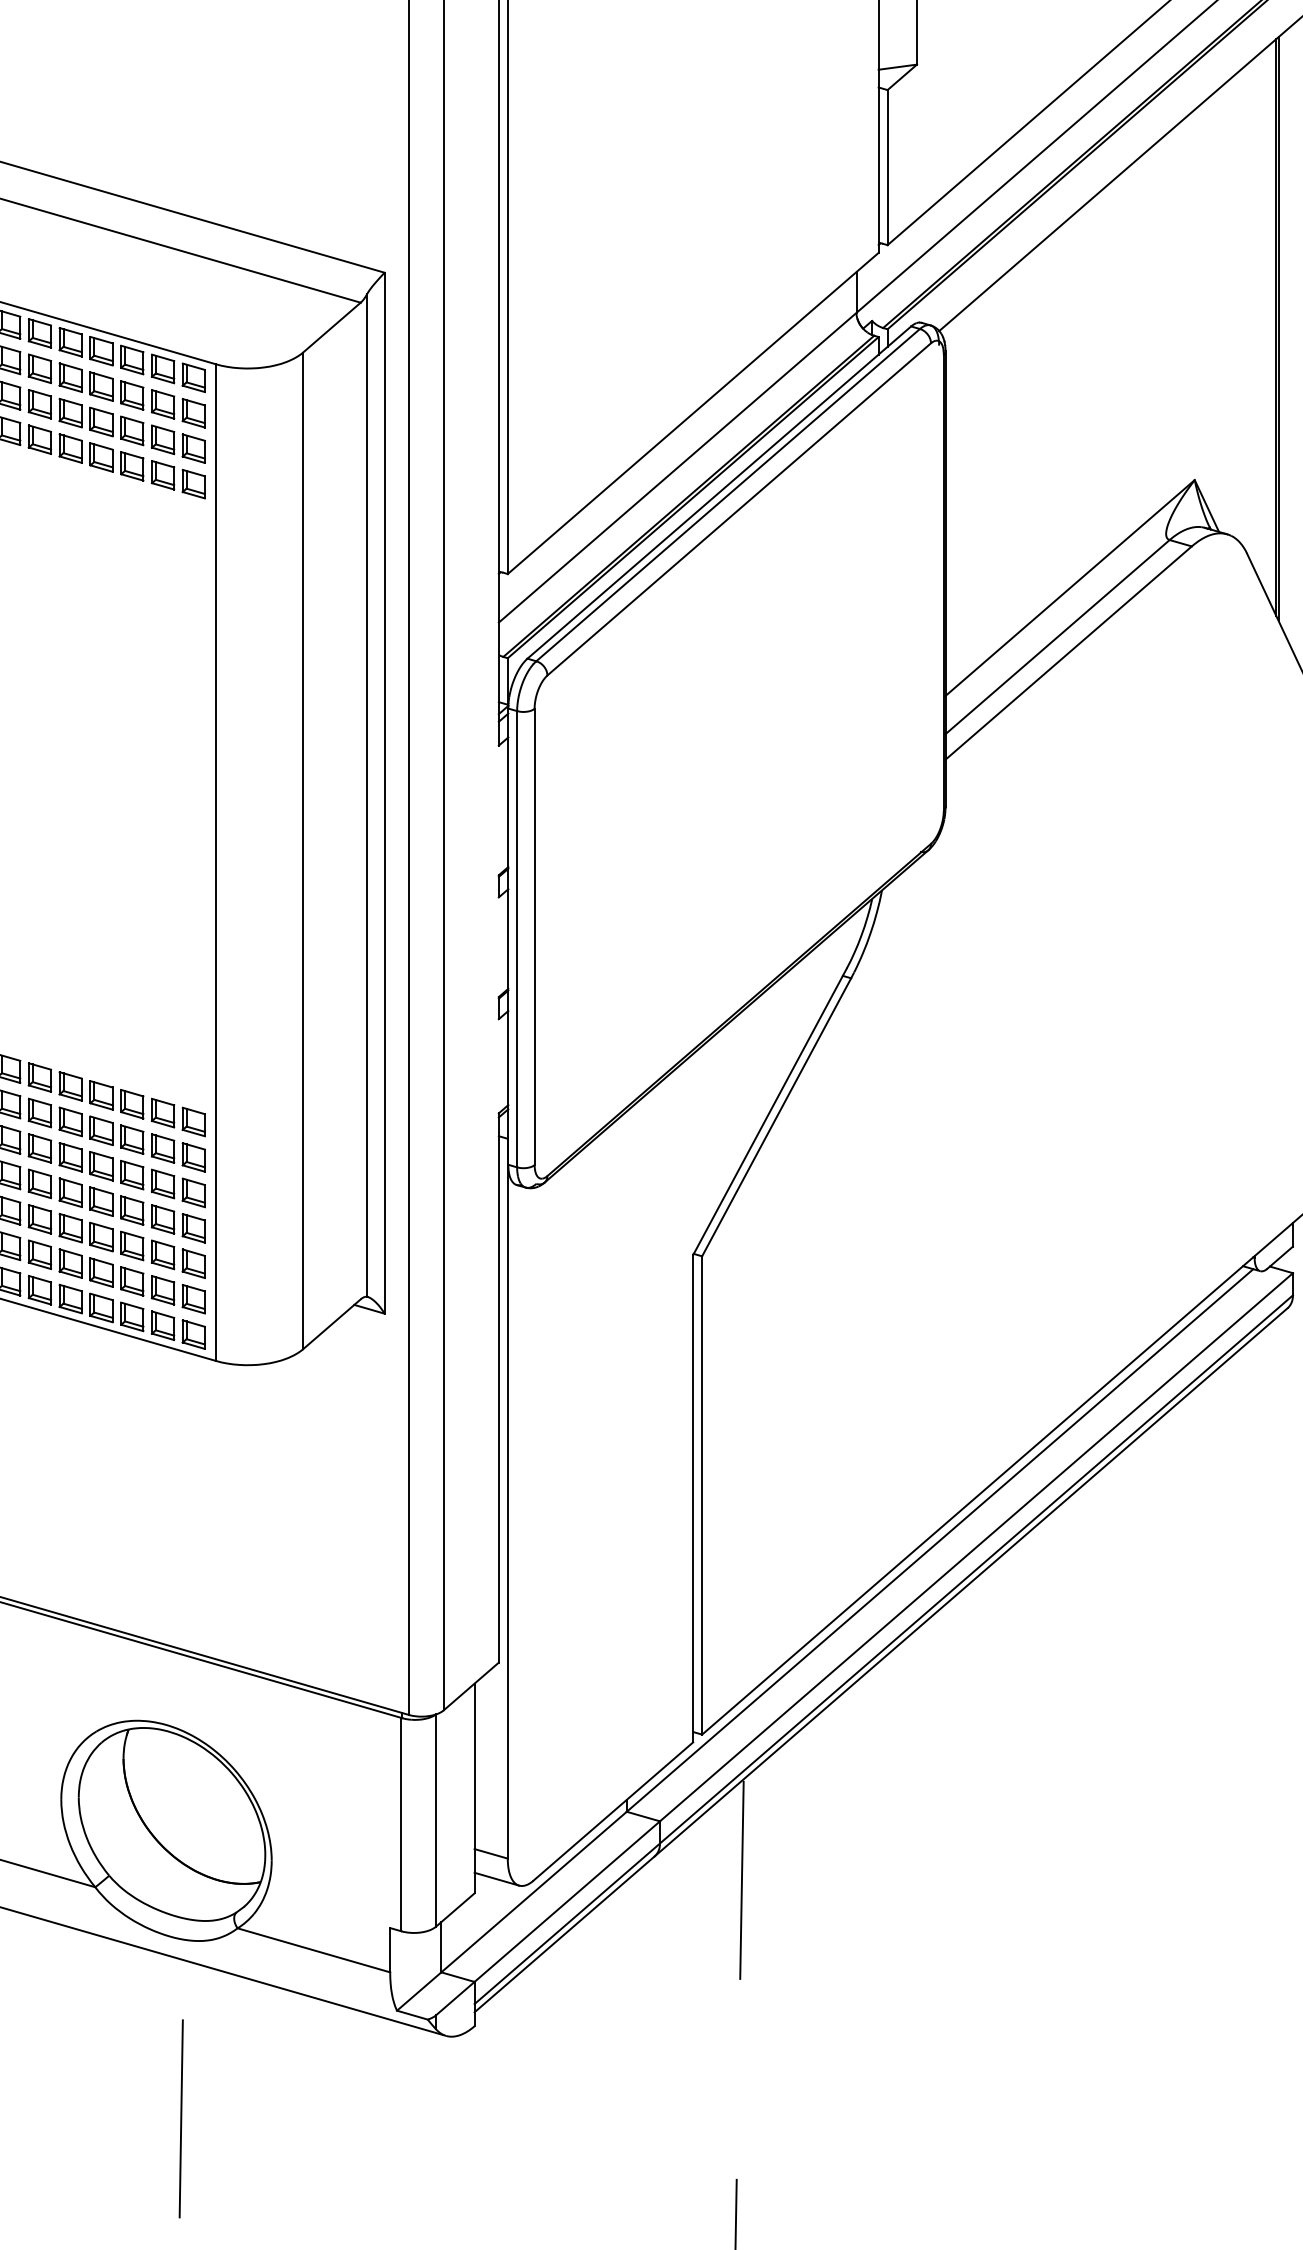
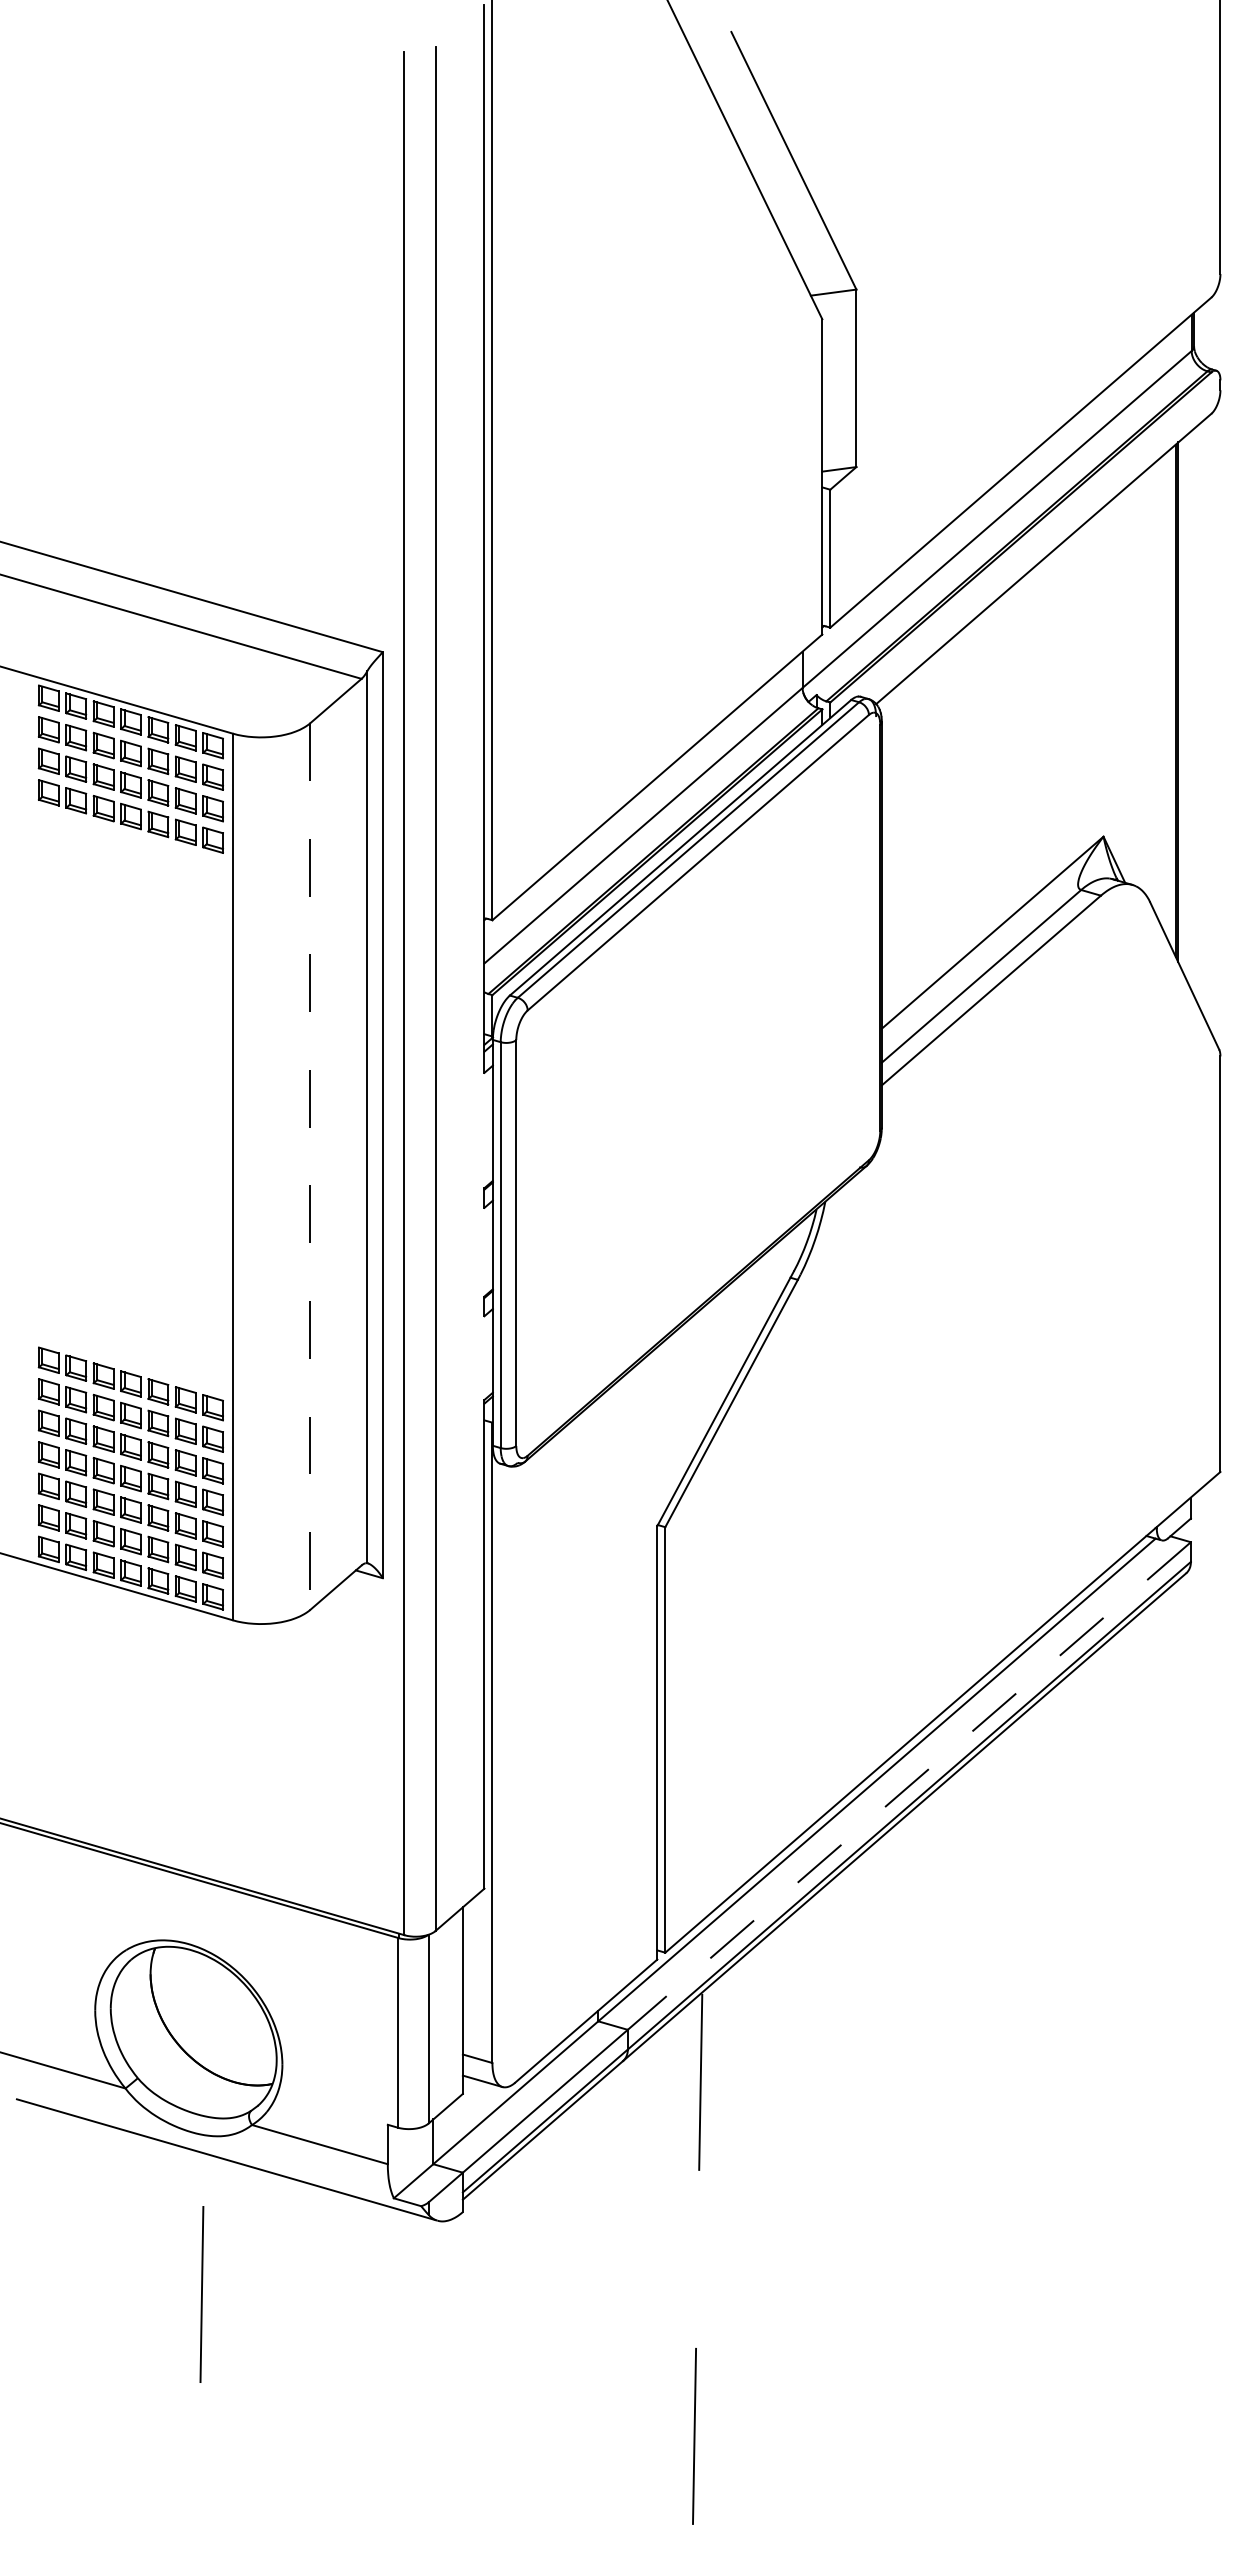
line: (303, 851) -> (310, 1167), solid -> dashed
line: (975, 1547) -> (908, 1786), solid -> dashed

